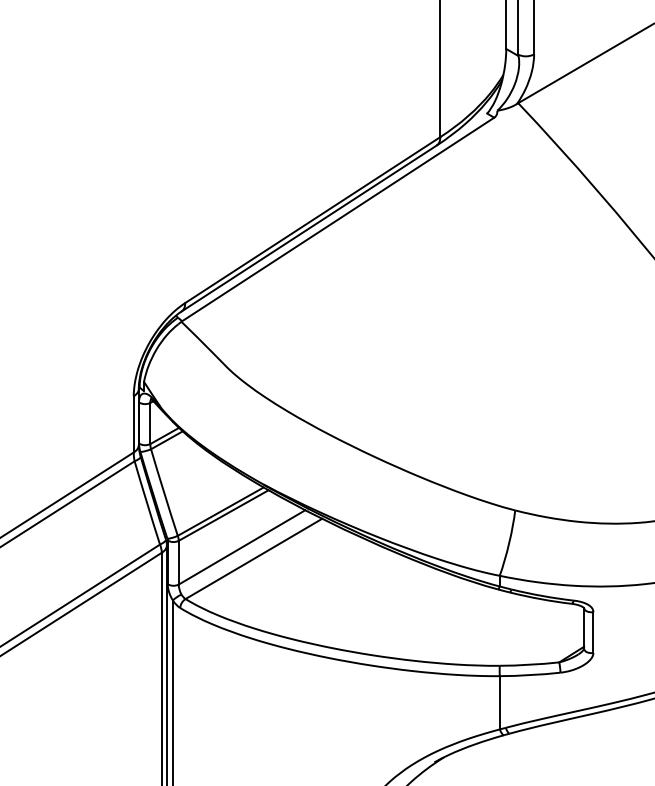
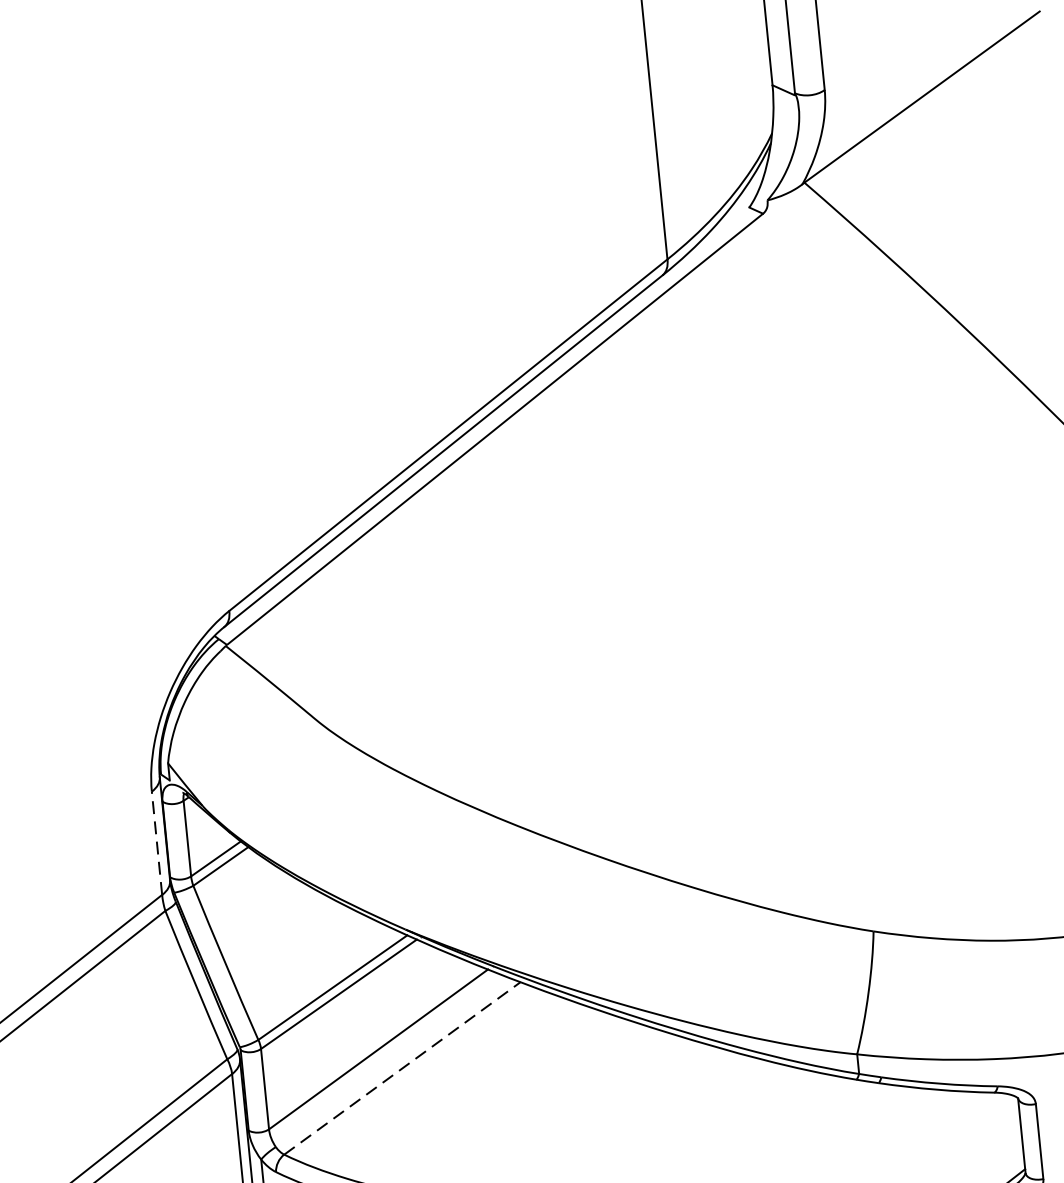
line: (133, 423) -> (156, 841), solid -> dashed
line: (254, 558) -> (403, 1067), solid -> dashed

